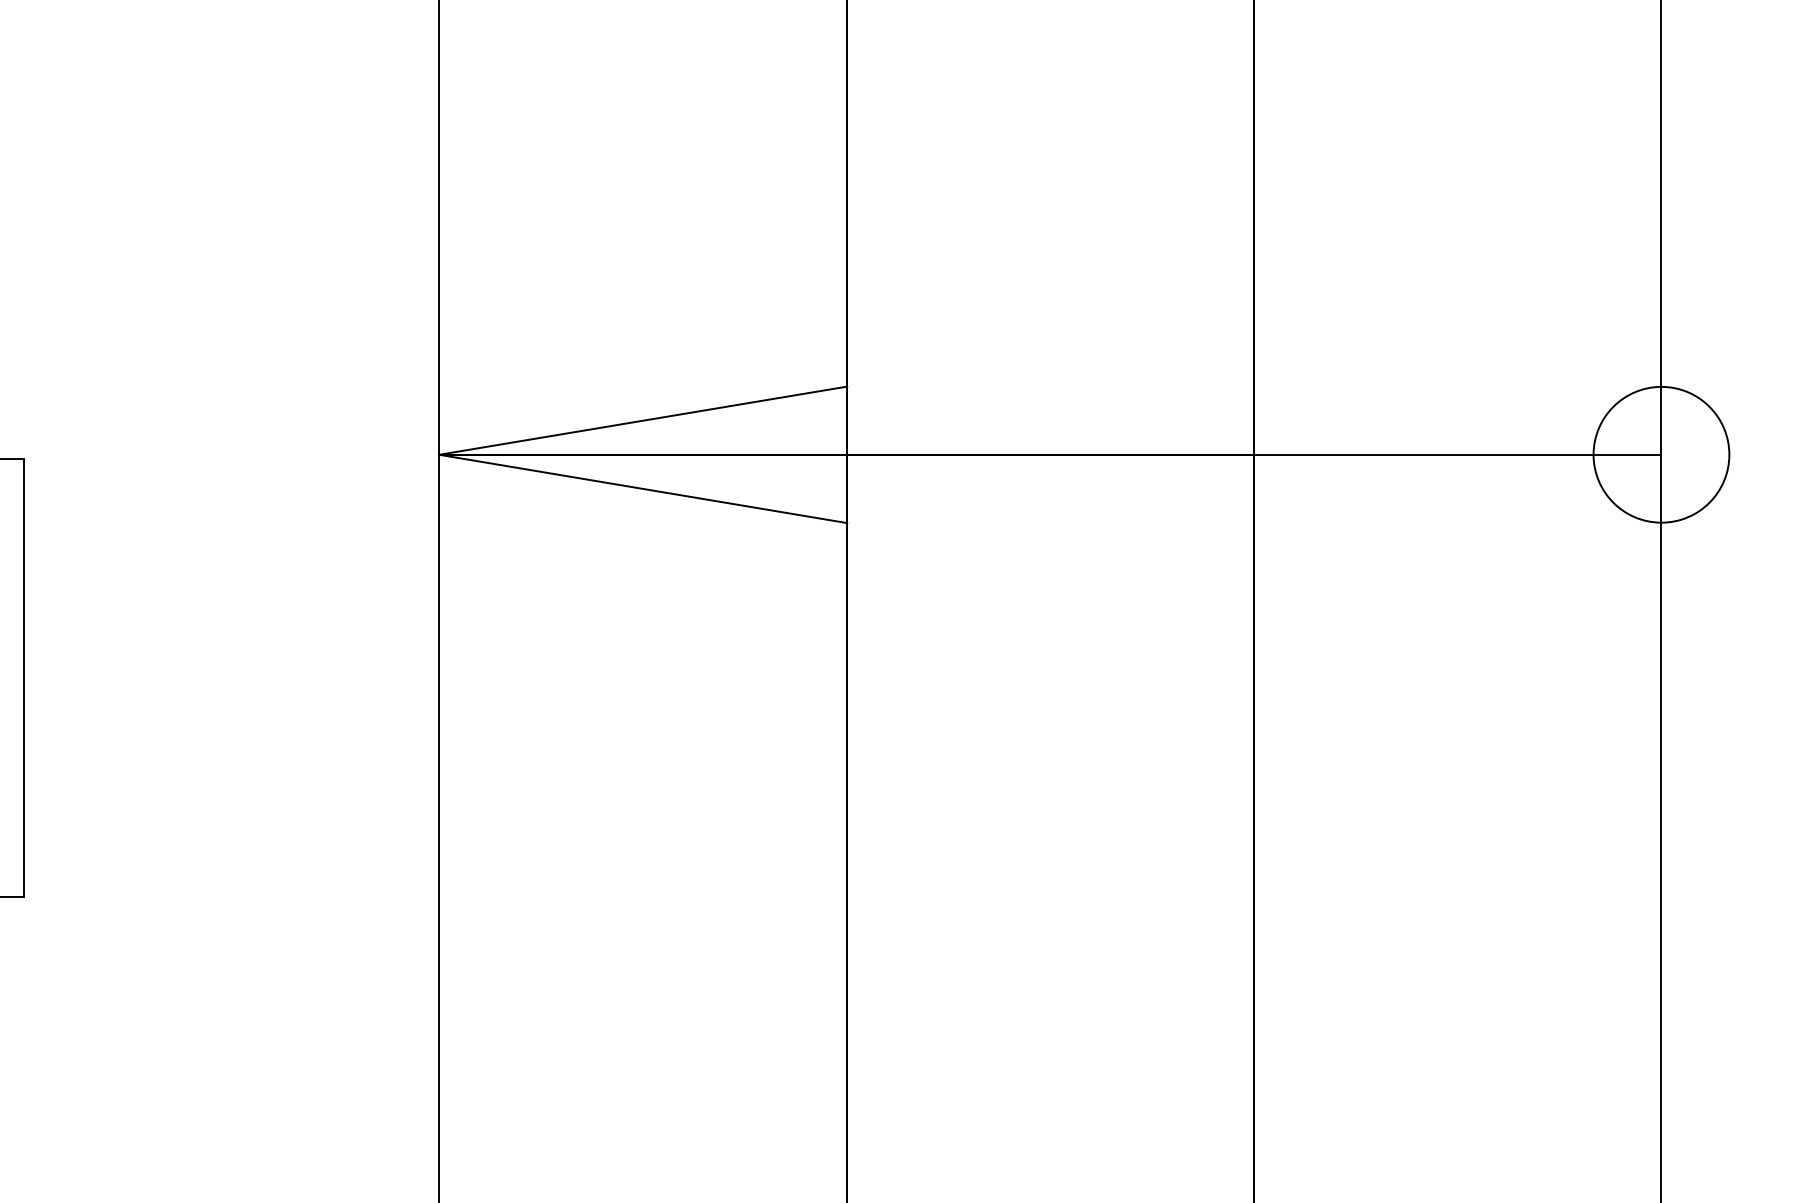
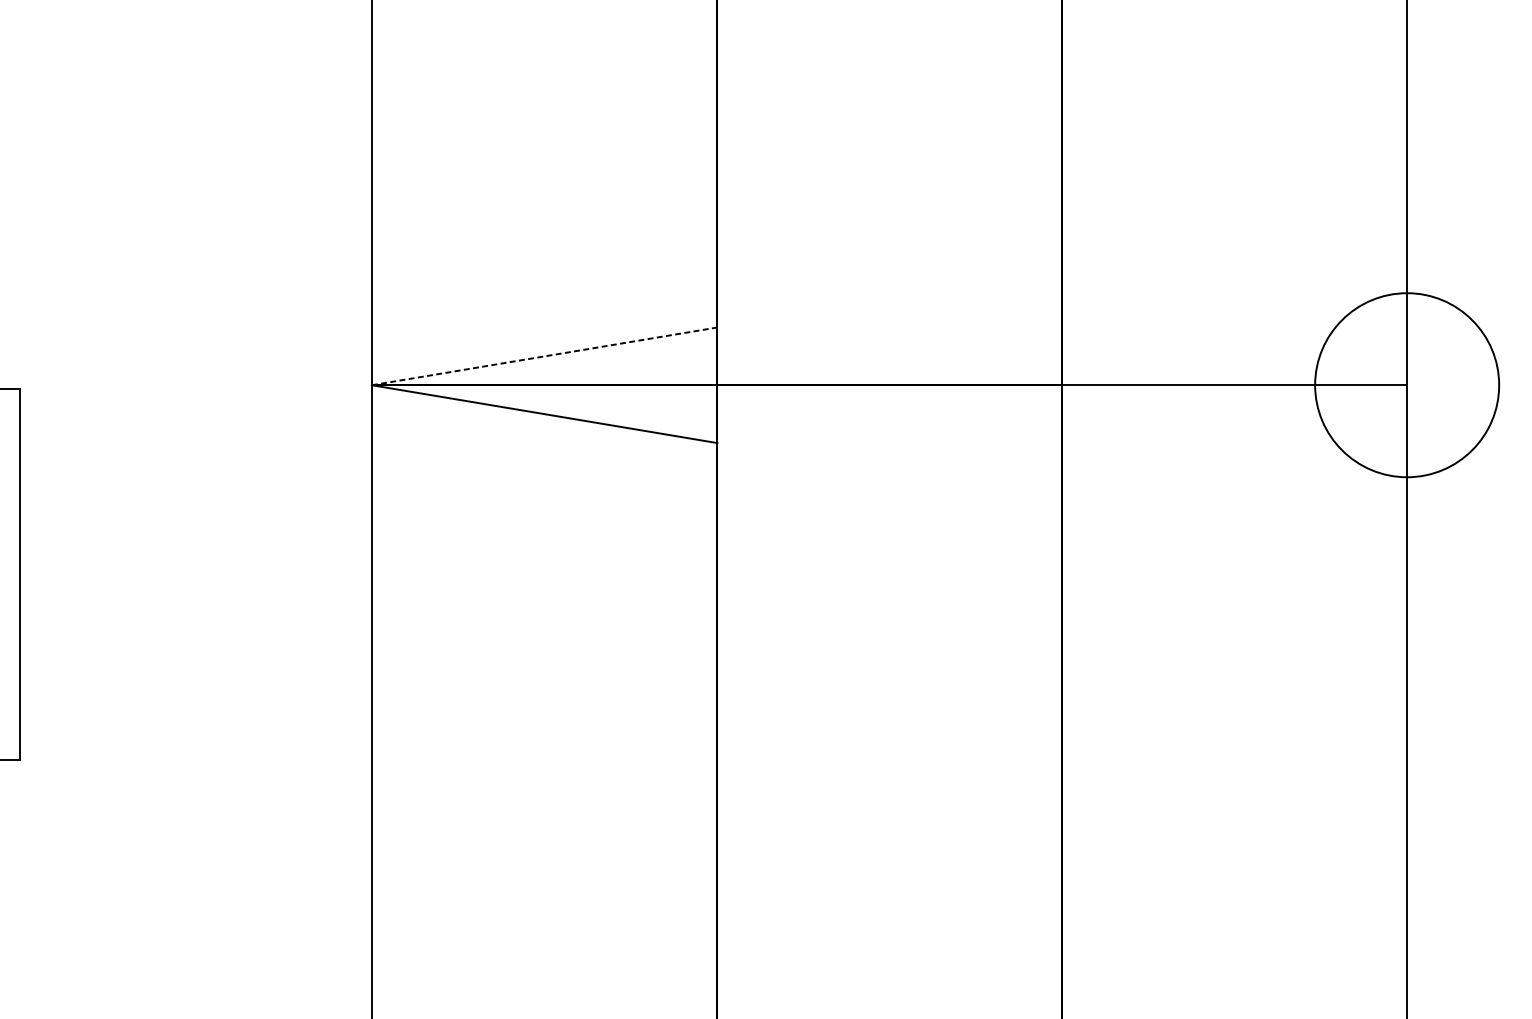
line: (643, 420) -> (544, 356), solid -> dashed
circle: (1661, 454) -> (1407, 384), size x1.6

